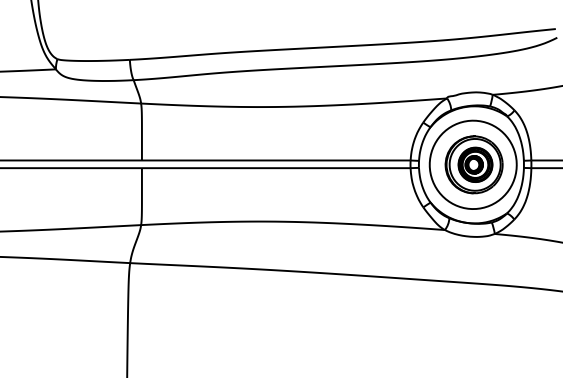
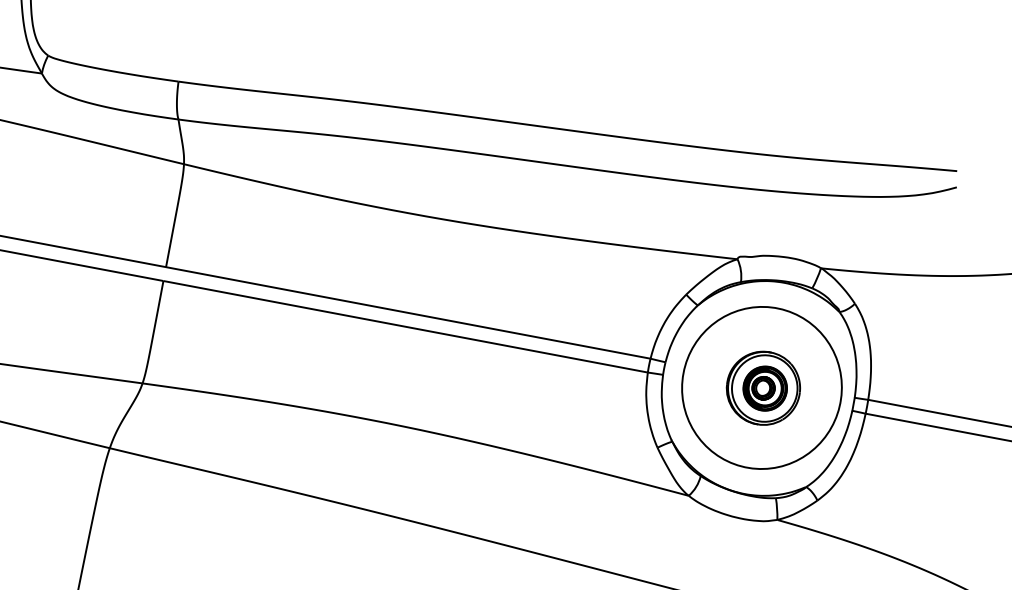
part: (473, 164) -> (762, 387), size x0.7

